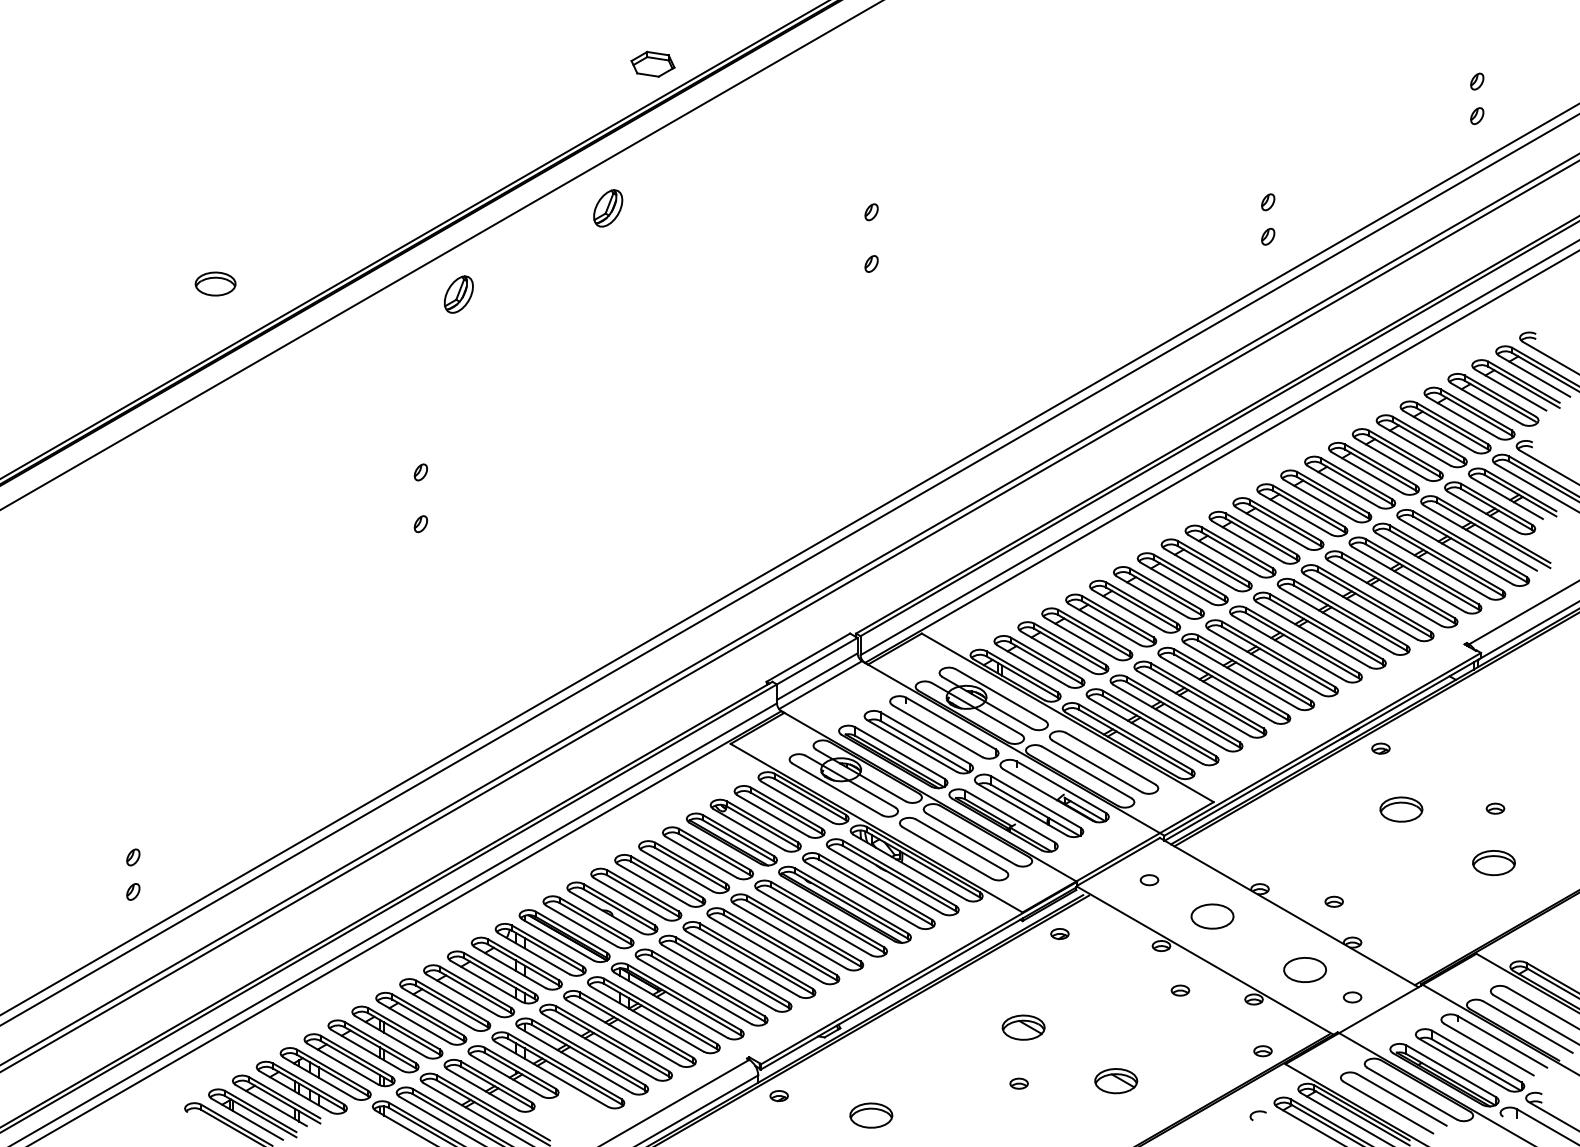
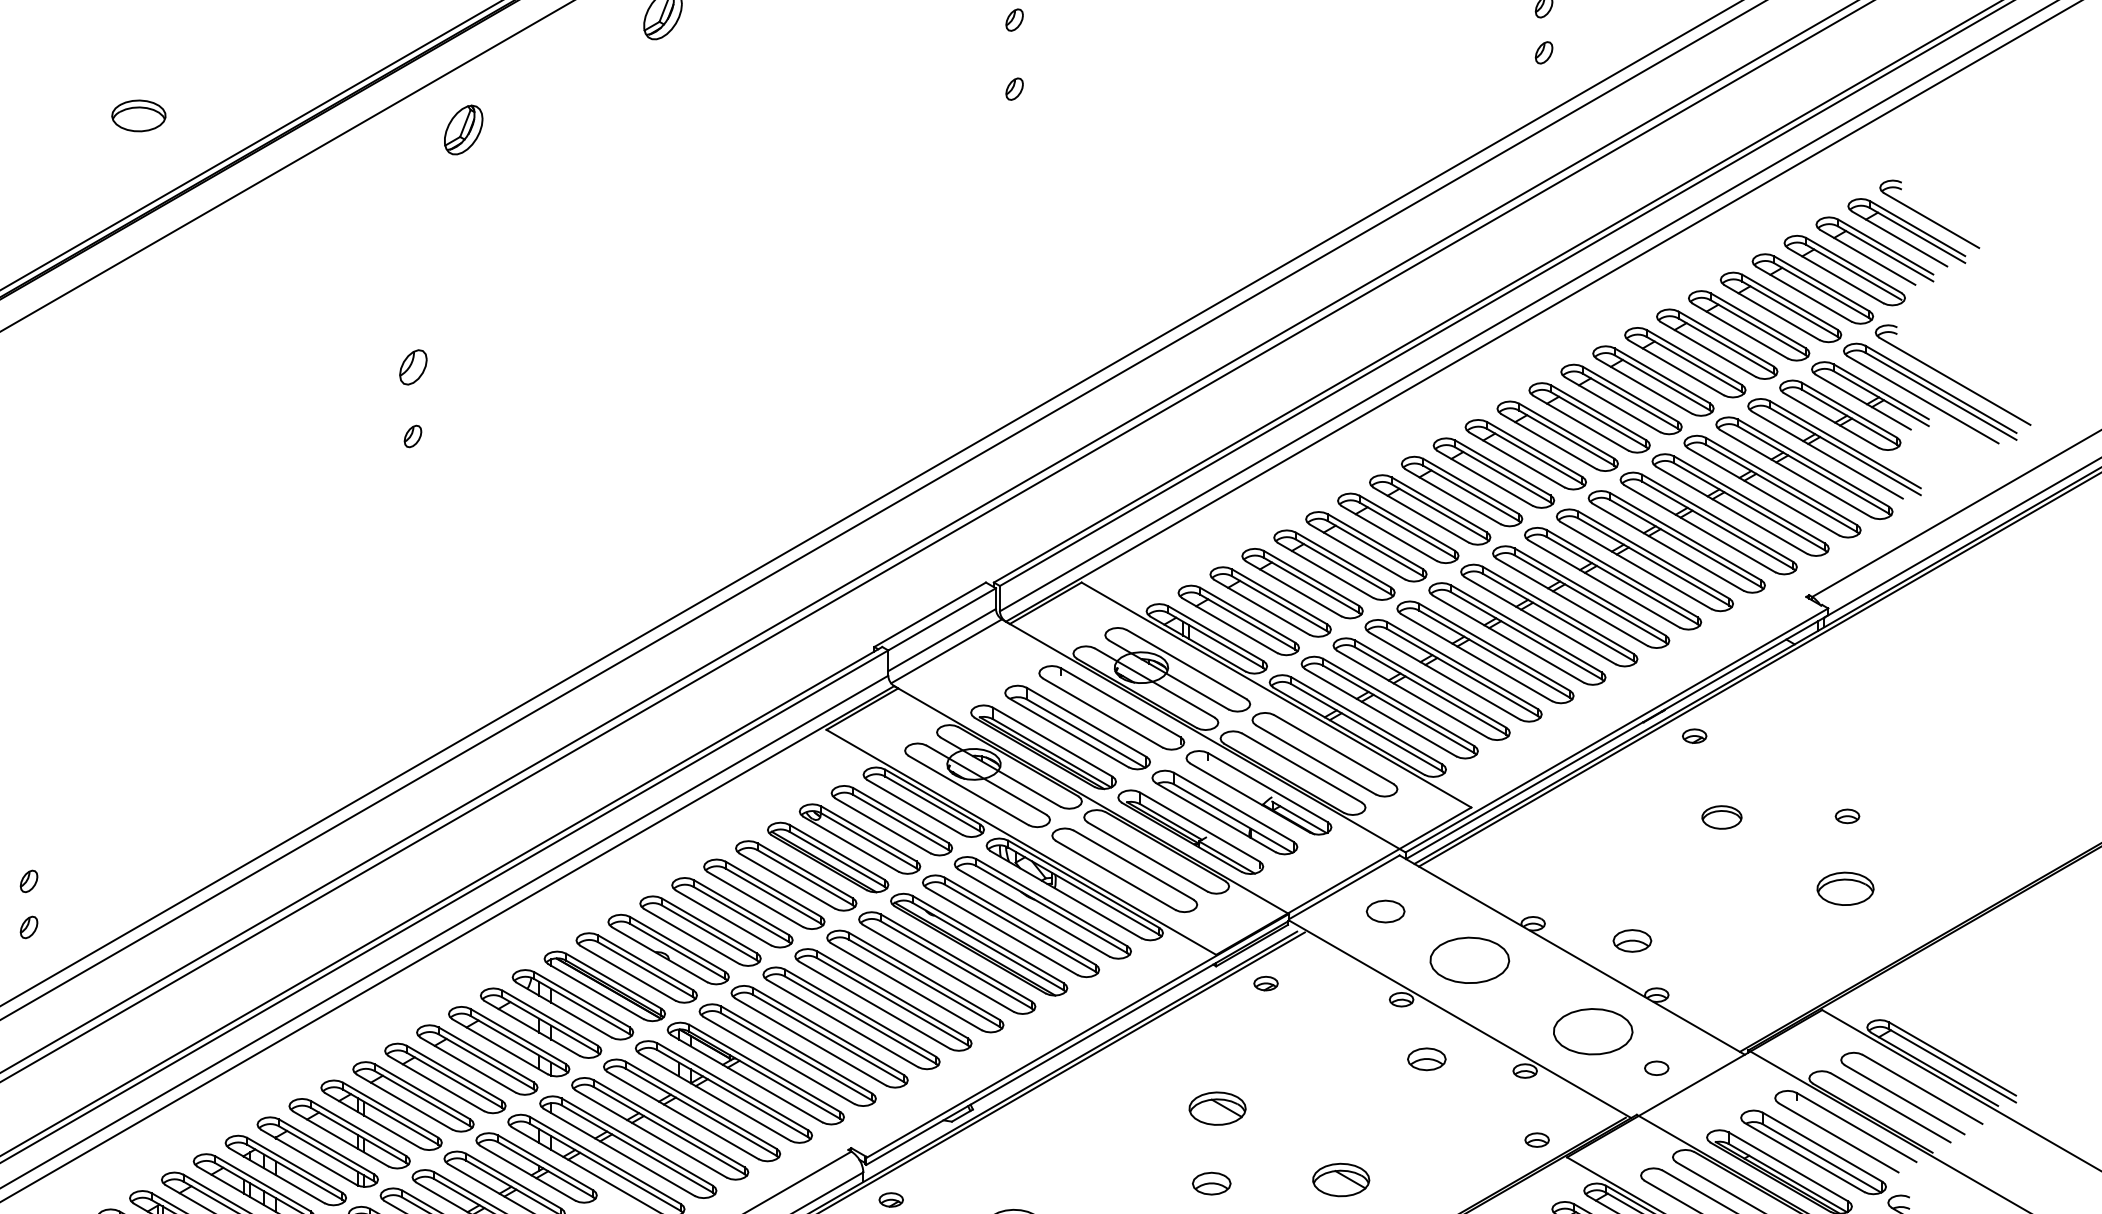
part: (420, 472) -> (412, 367), size x1.6
part: (1401, 809) -> (1722, 817), size x0.7
part: (1149, 880) -> (1385, 912), size x1.6
part: (1333, 901) -> (1631, 940), size x1.6
part: (1212, 916) -> (1469, 960), size x1.4
part: (1305, 969) -> (1593, 1031), size x1.4
part: (1180, 990) -> (1427, 1059), size x1.6
part: (1018, 1083) -> (1210, 1183), size x1.6

